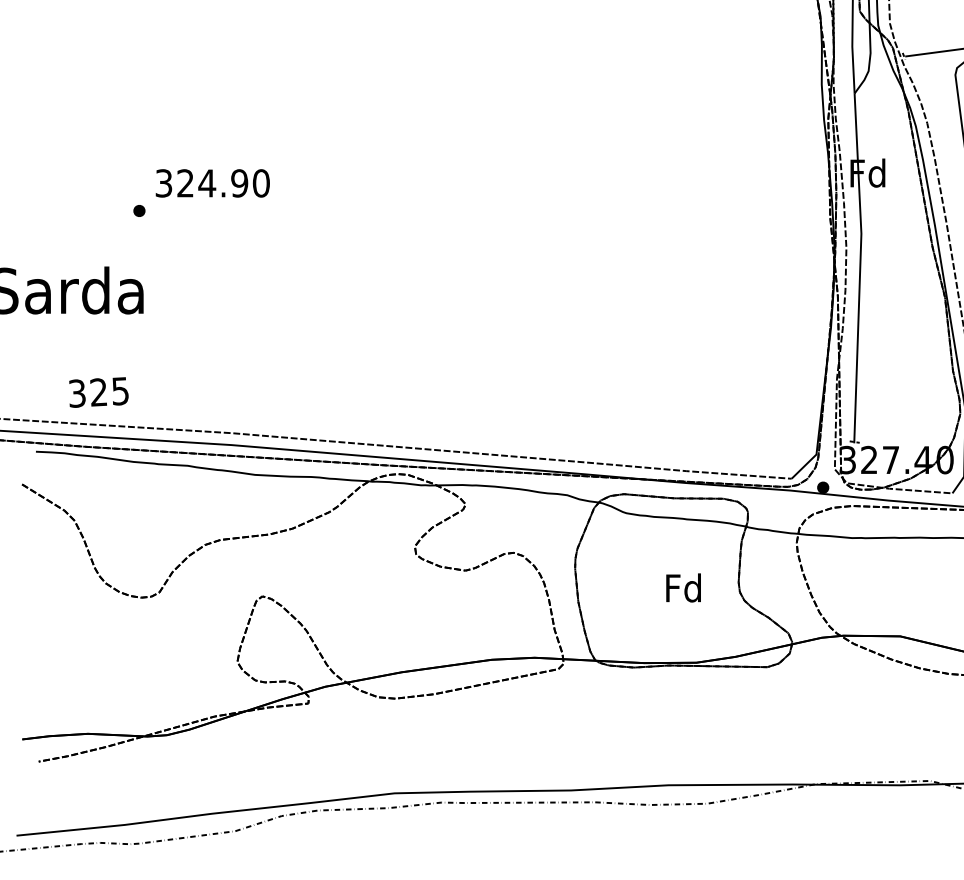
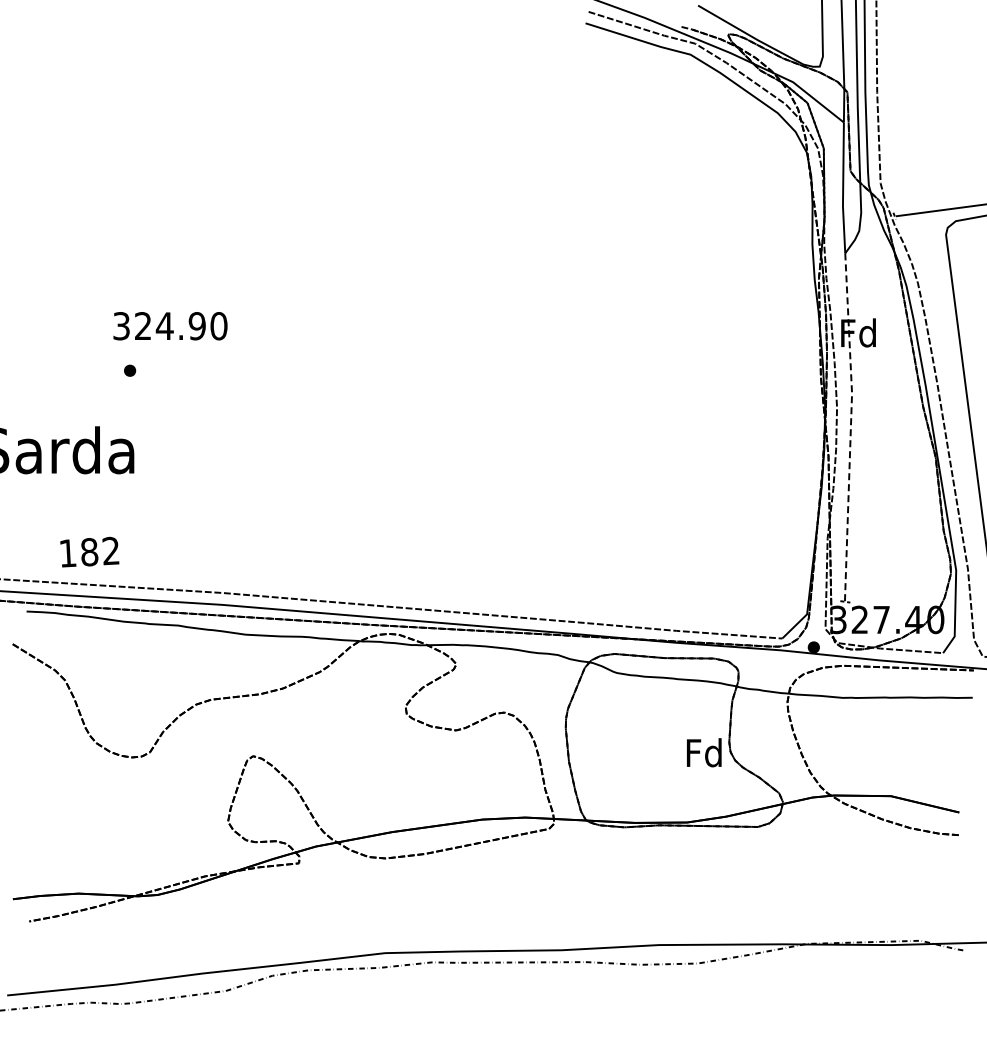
text: (212, 183) -> (170, 326), moved
line: (859, 267) -> (850, 427), solid -> dashed
text: (98, 391) -> (89, 551), 325 -> 182
text: (683, 587) -> (704, 752), moved

